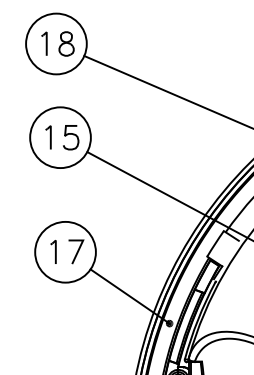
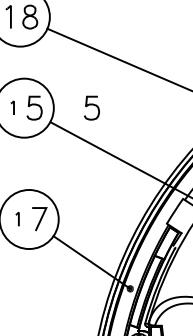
curve: (132, 135) -> (94, 106), added
part: (48, 137) -> (12, 107), size x0.6
part: (53, 251) -> (17, 218), size x0.6

